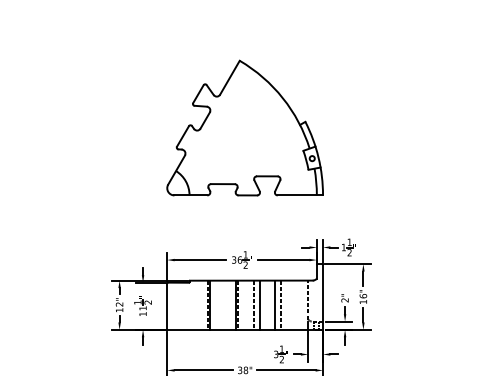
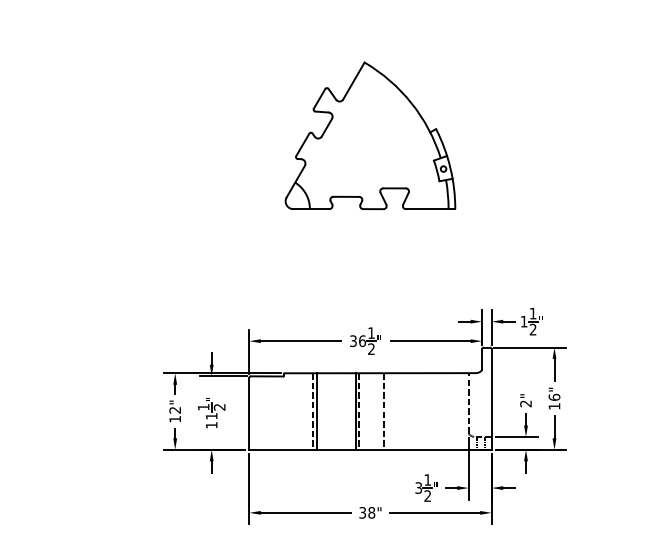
part: (244, 127) -> (369, 134), size x0.7
line: (260, 304) -> (394, 410), removed
line: (274, 304) -> (416, 410), removed
line: (280, 304) -> (425, 410), removed

